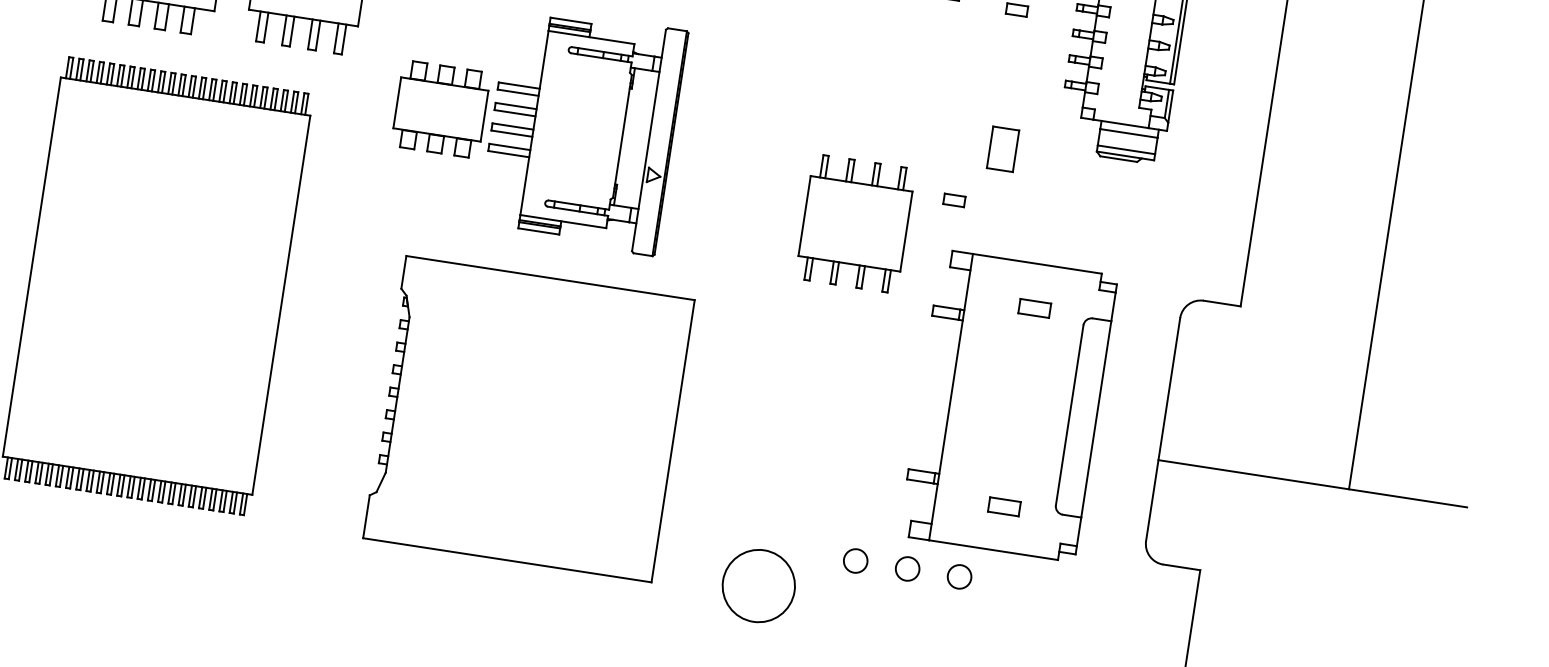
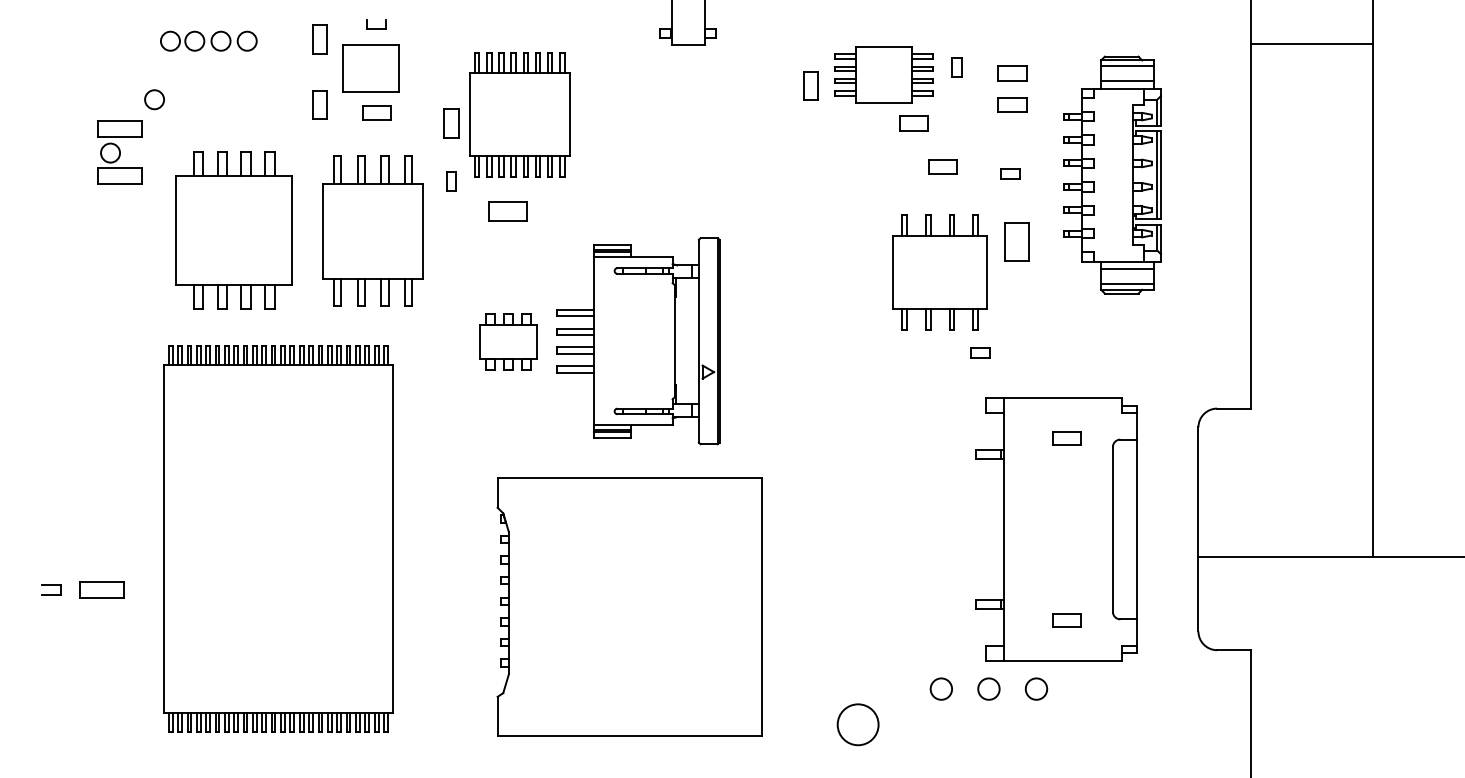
part: (441, 109) -> (508, 341), size x0.71
part: (1002, 149) -> (1016, 241), moved
part: (854, 223) -> (939, 272), moved
circle: (758, 585) -> (857, 724), size x0.62

